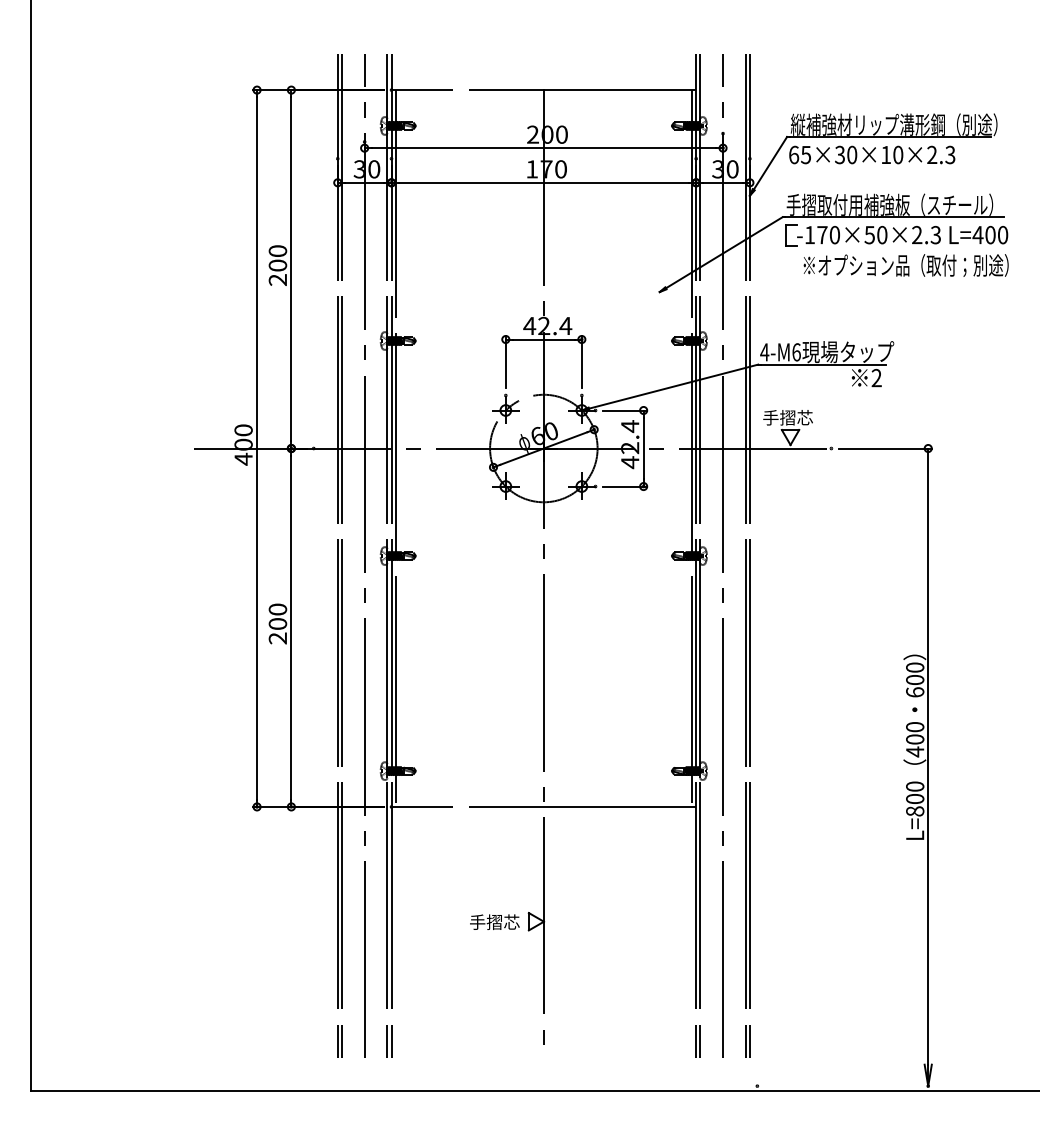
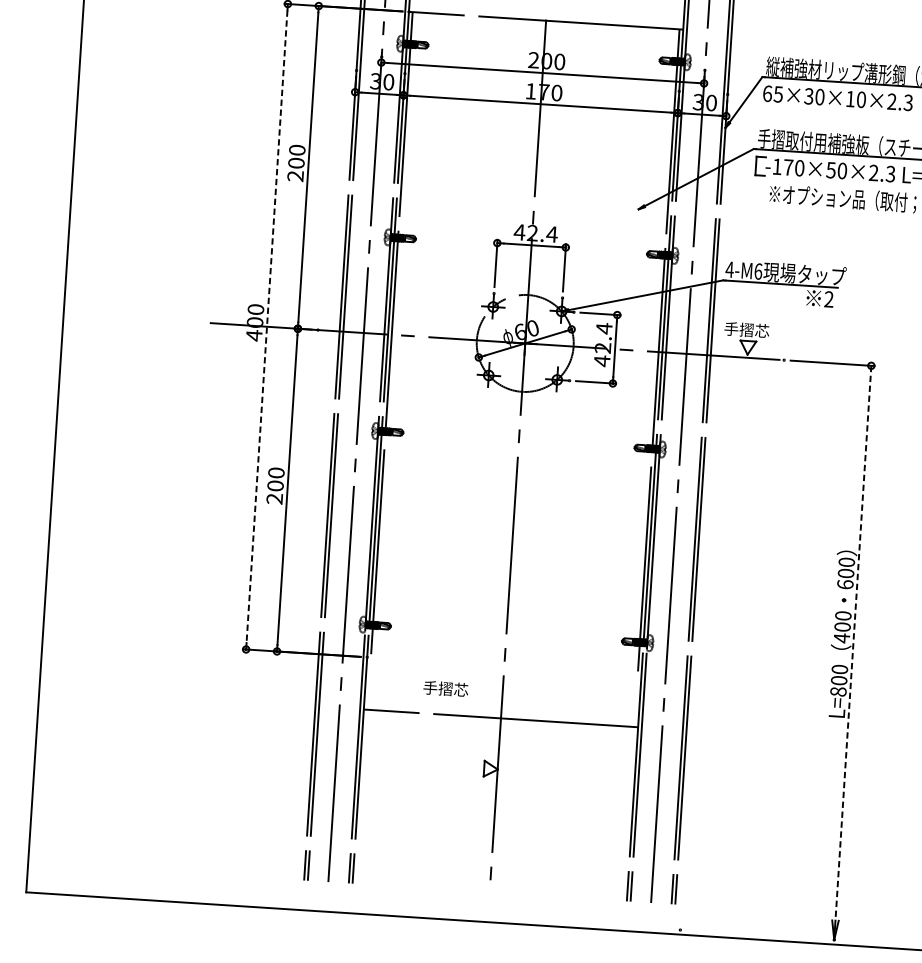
line: (257, 449) -> (267, 327), solid -> dashed
line: (928, 757) -> (853, 644), solid -> dashed
line: (543, 806) -> (500, 717), moved
text: (494, 921) -> (445, 688), moved

